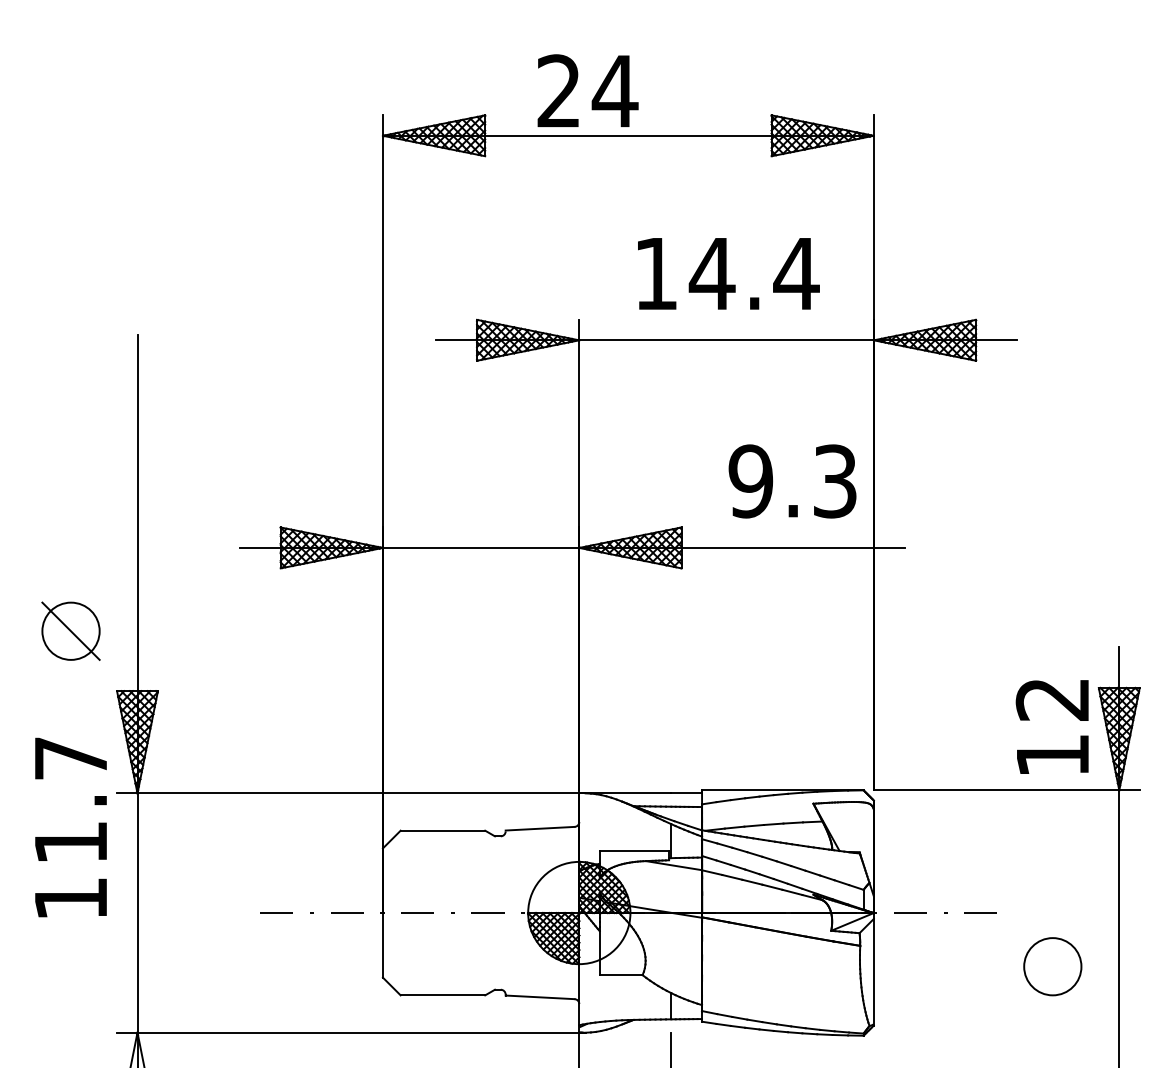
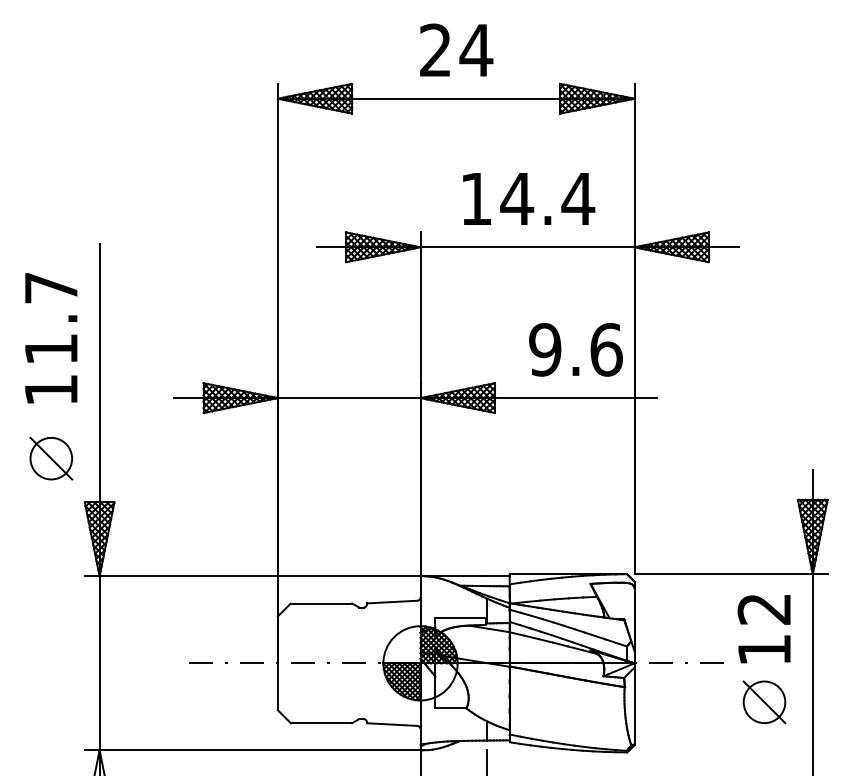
text: (587, 90) -> (456, 49), moved
text: (835, 481) -> (606, 349), 9.3 -> 9.6
text: (1051, 726) -> (763, 628), moved
text: (70, 827) -> (50, 338), moved
line: (1052, 966) -> (764, 702), added

